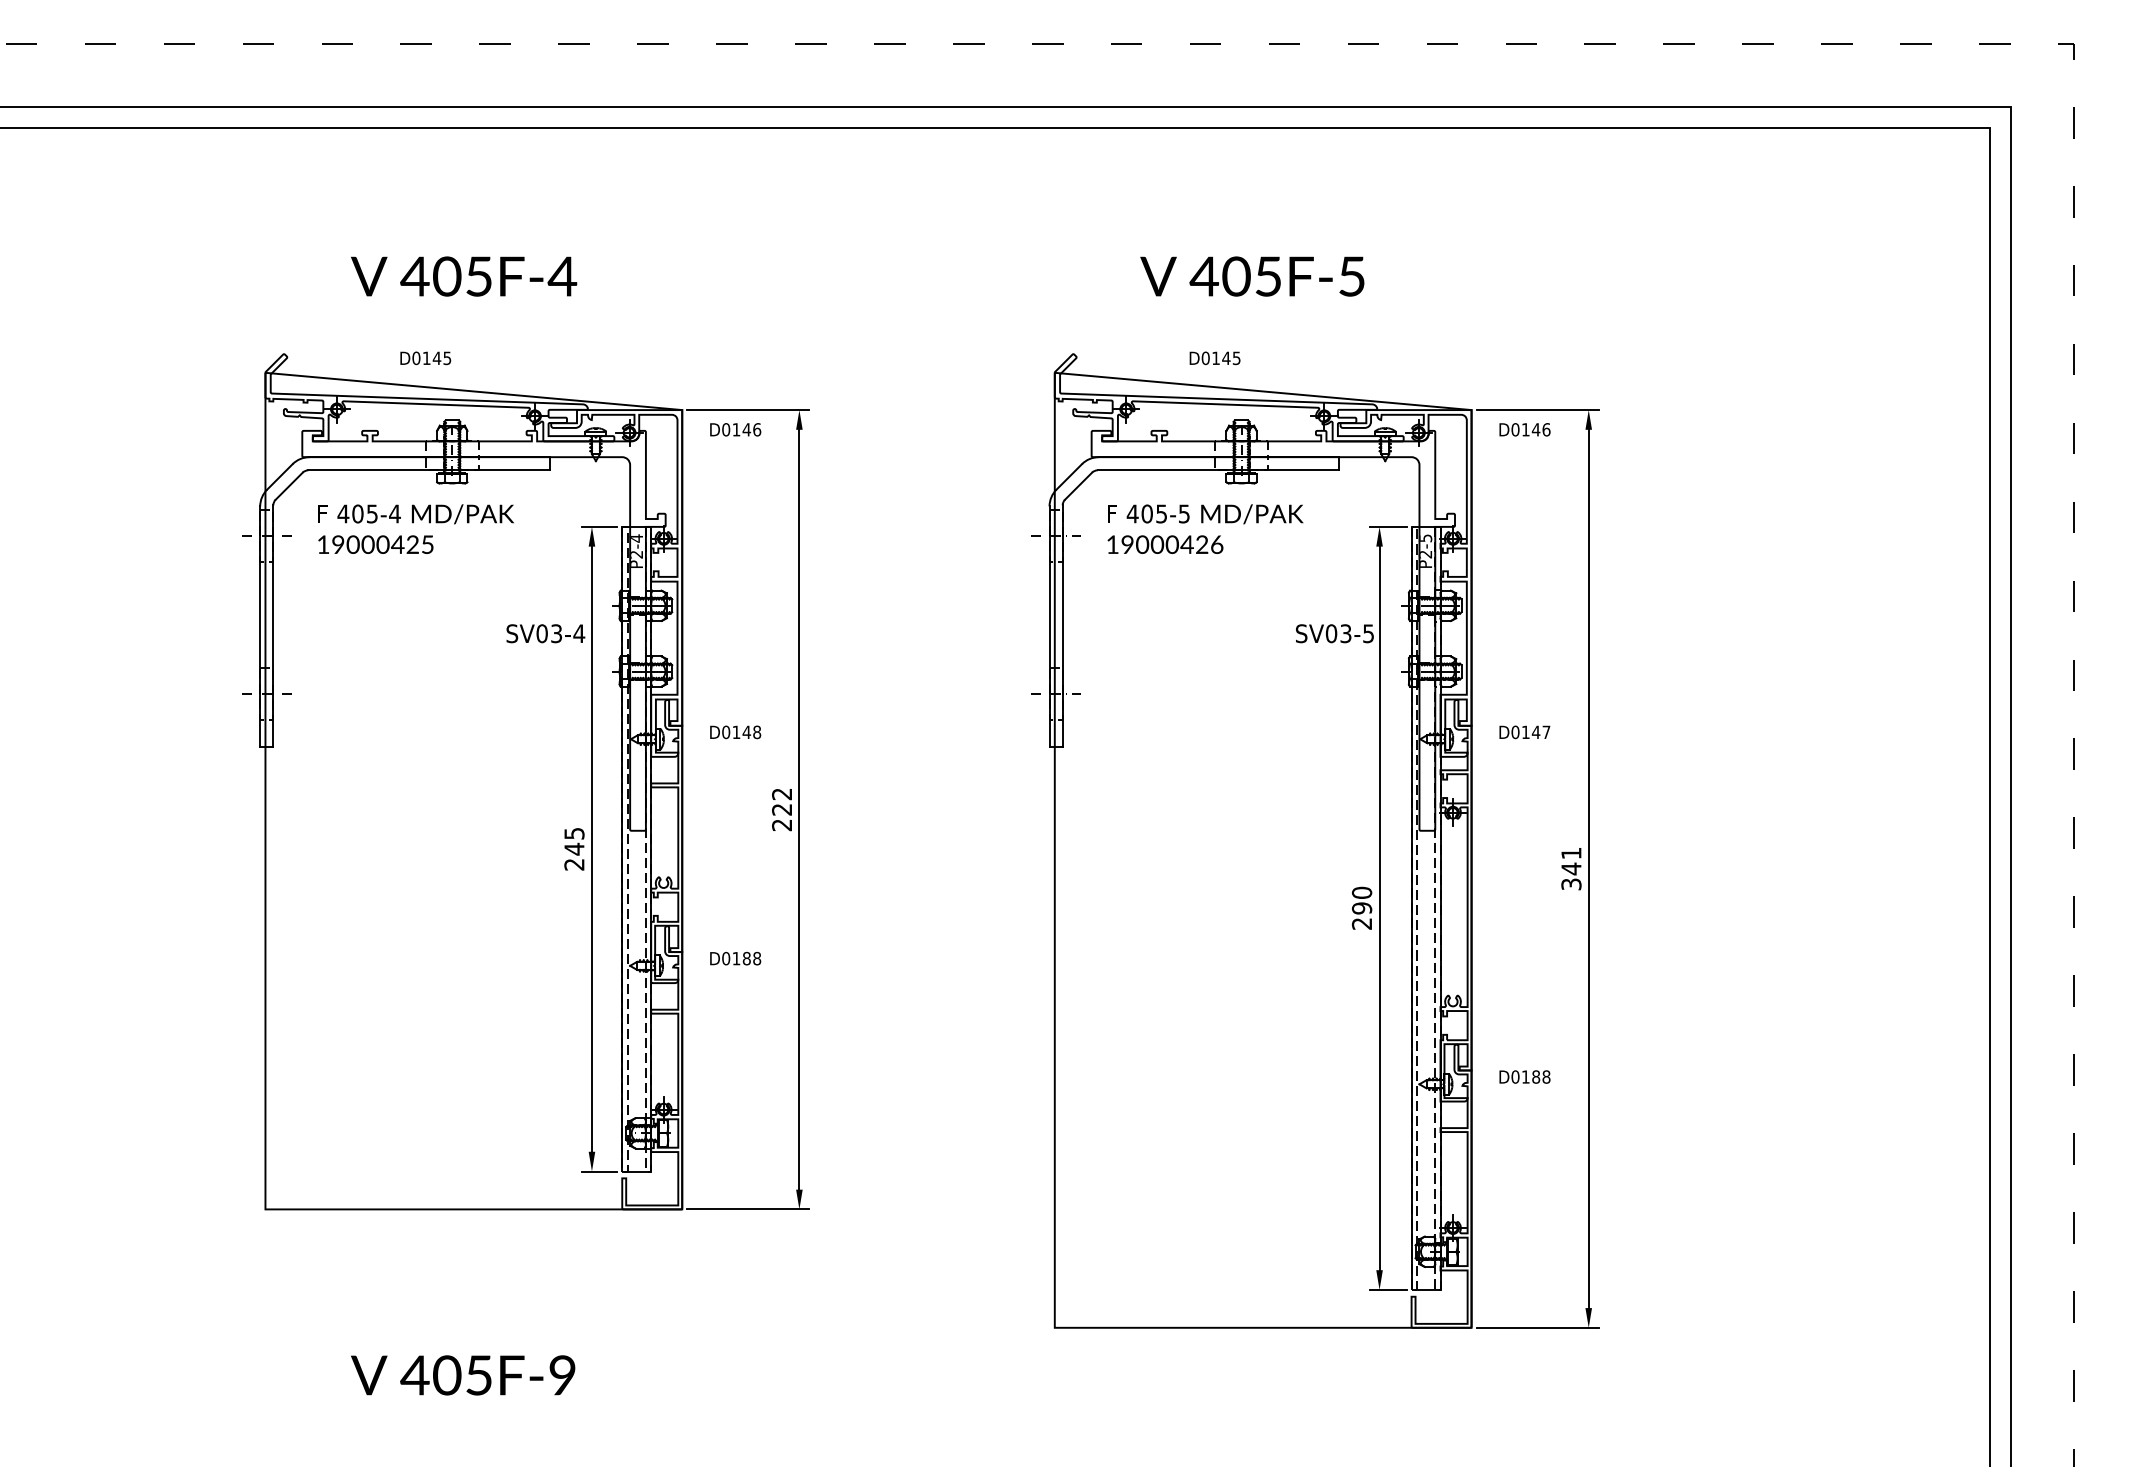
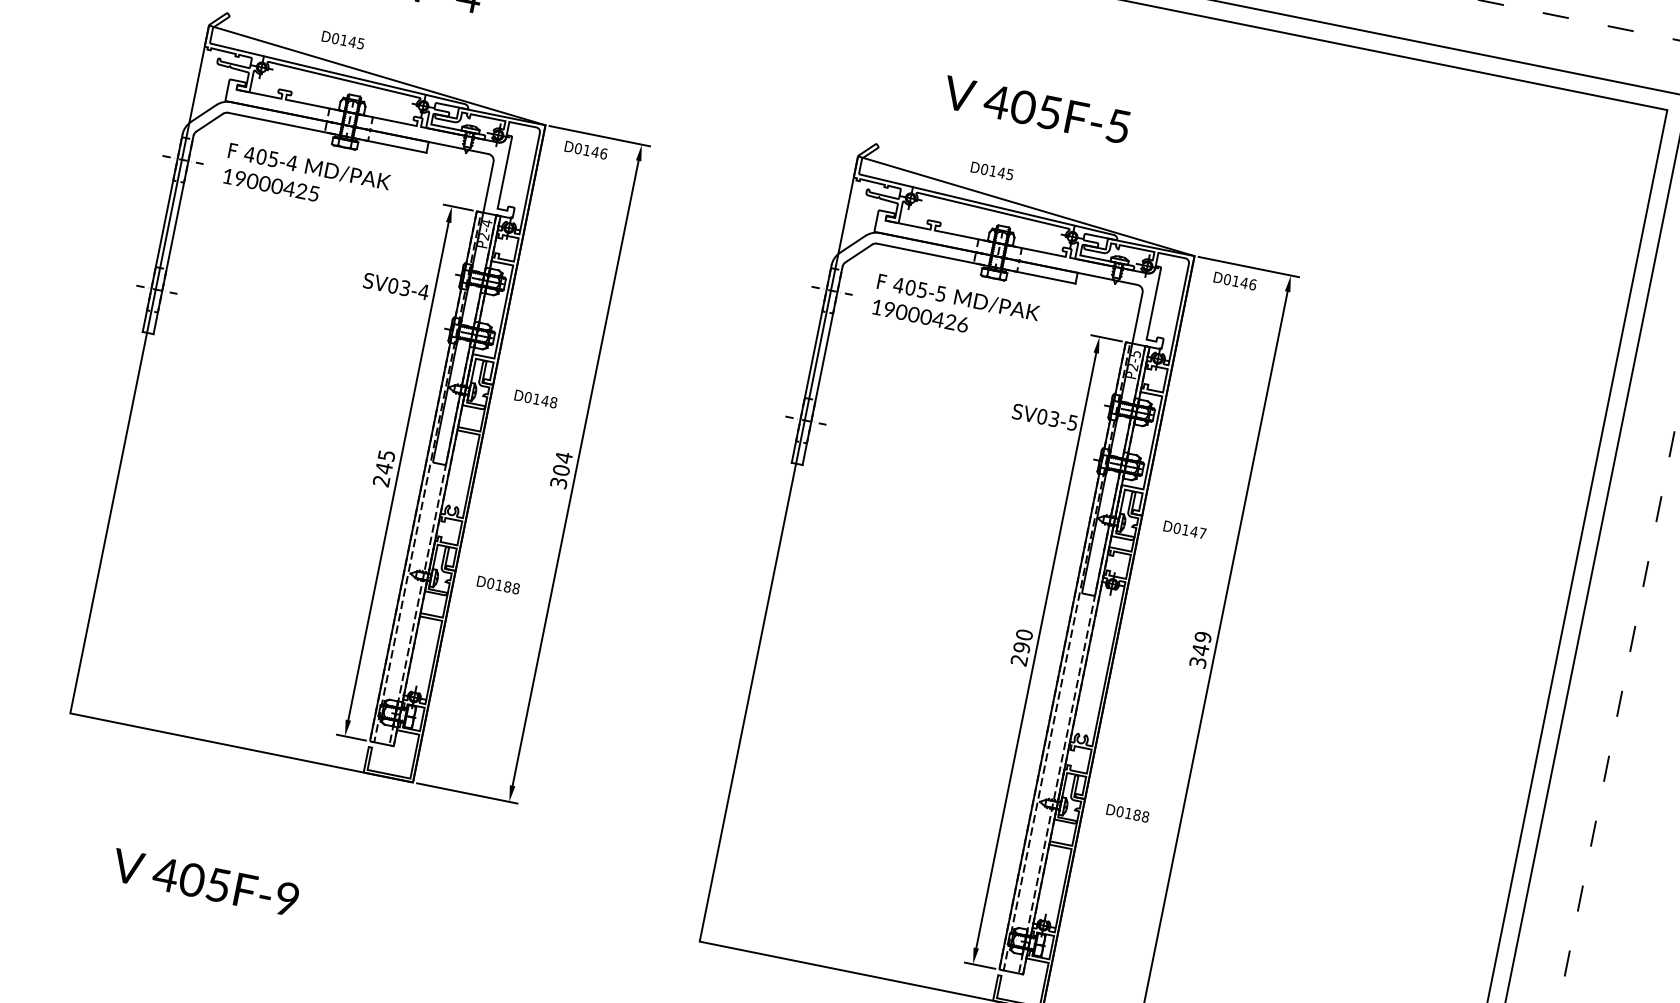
text: (782, 809) -> (561, 470), 222 -> 304
text: (1571, 853) -> (1203, 637), 341 -> 349

